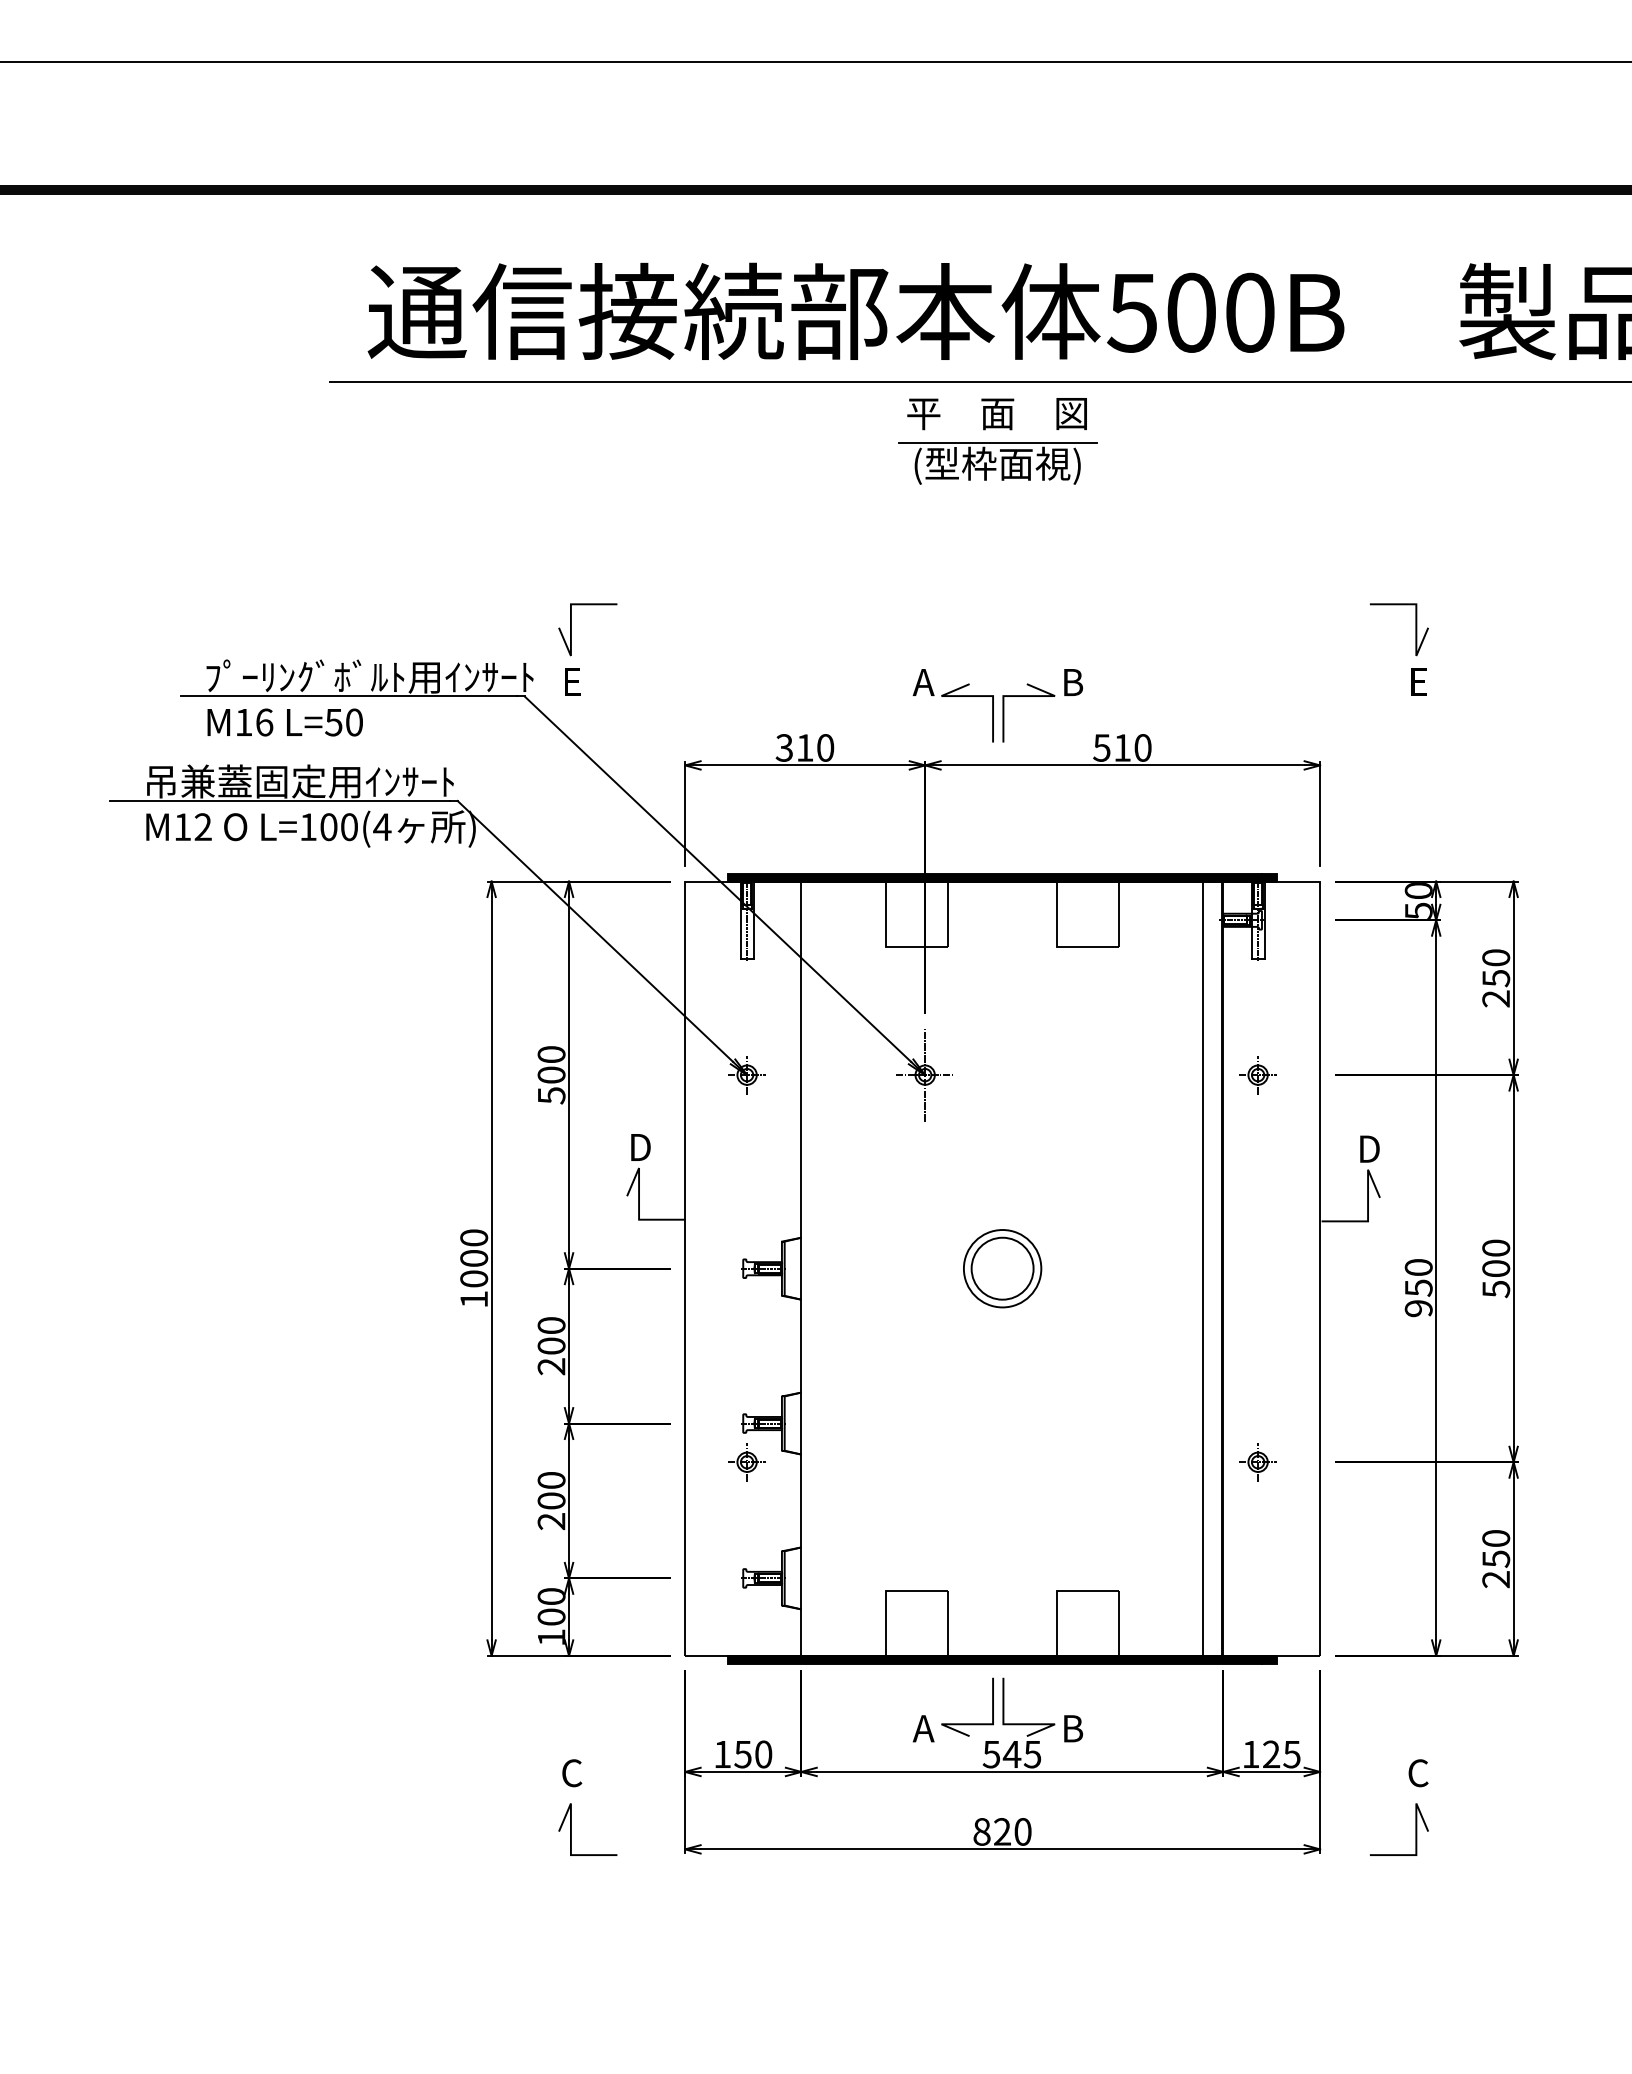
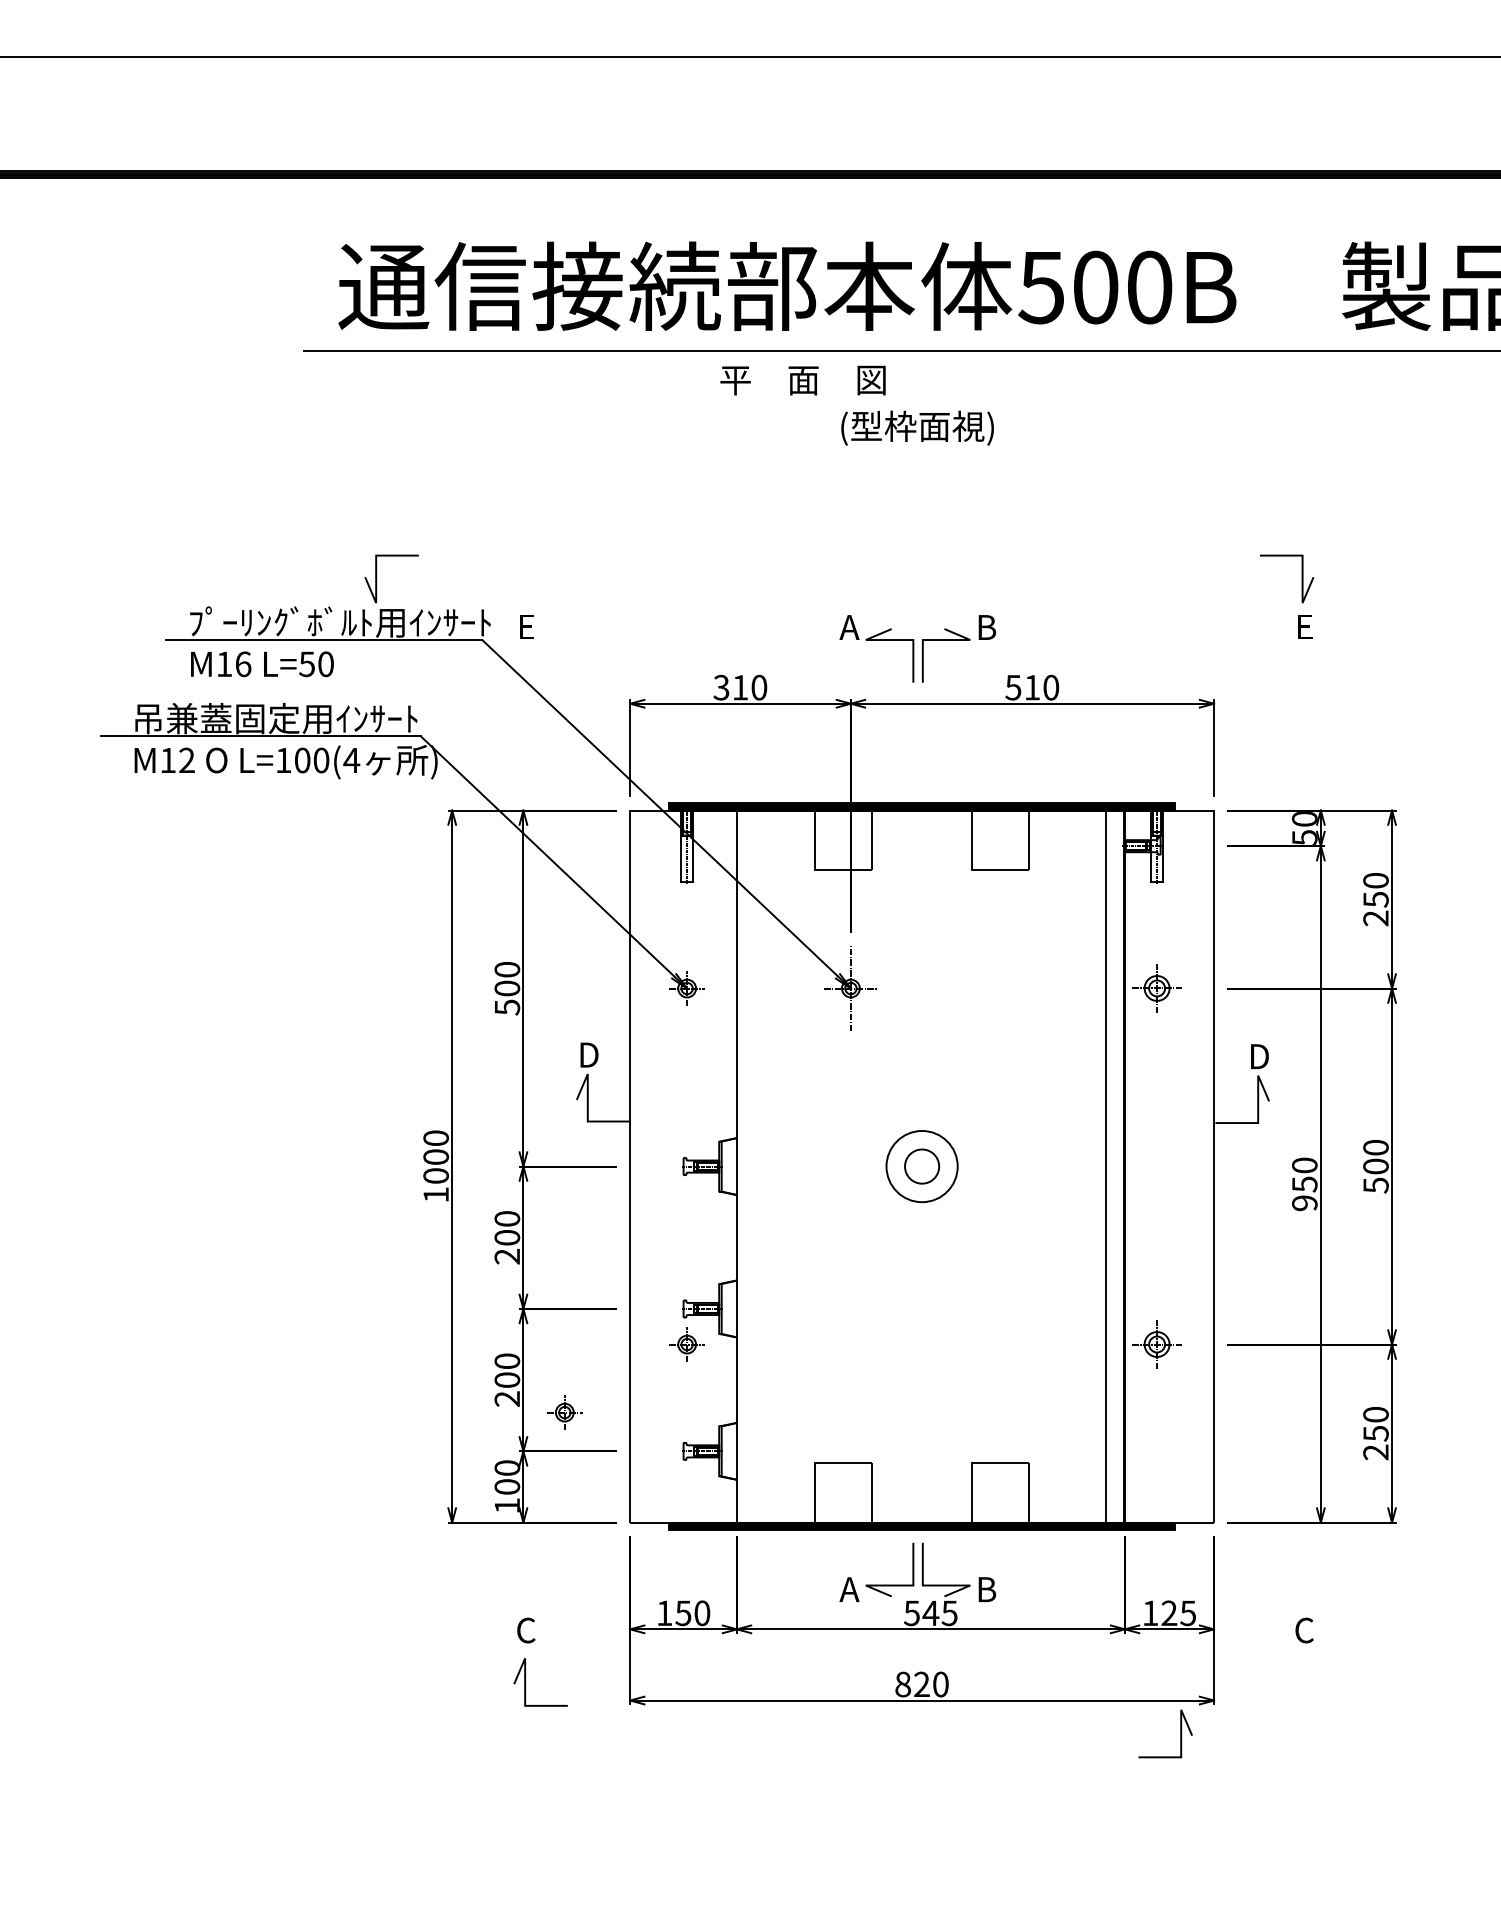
text: (996, 414) -> (802, 381), moved
line: (997, 443) -> (917, 407), removed
line: (571, 629) -> (376, 578), moved
part: (1257, 1075) -> (1156, 988), size x1.4
circle: (1002, 1268) -> (922, 1166), size x0.6
part: (1257, 1462) -> (1156, 1344), size x1.4
part: (613, 1536) -> (564, 1412), added
line: (1415, 1829) -> (1180, 1733), moved

